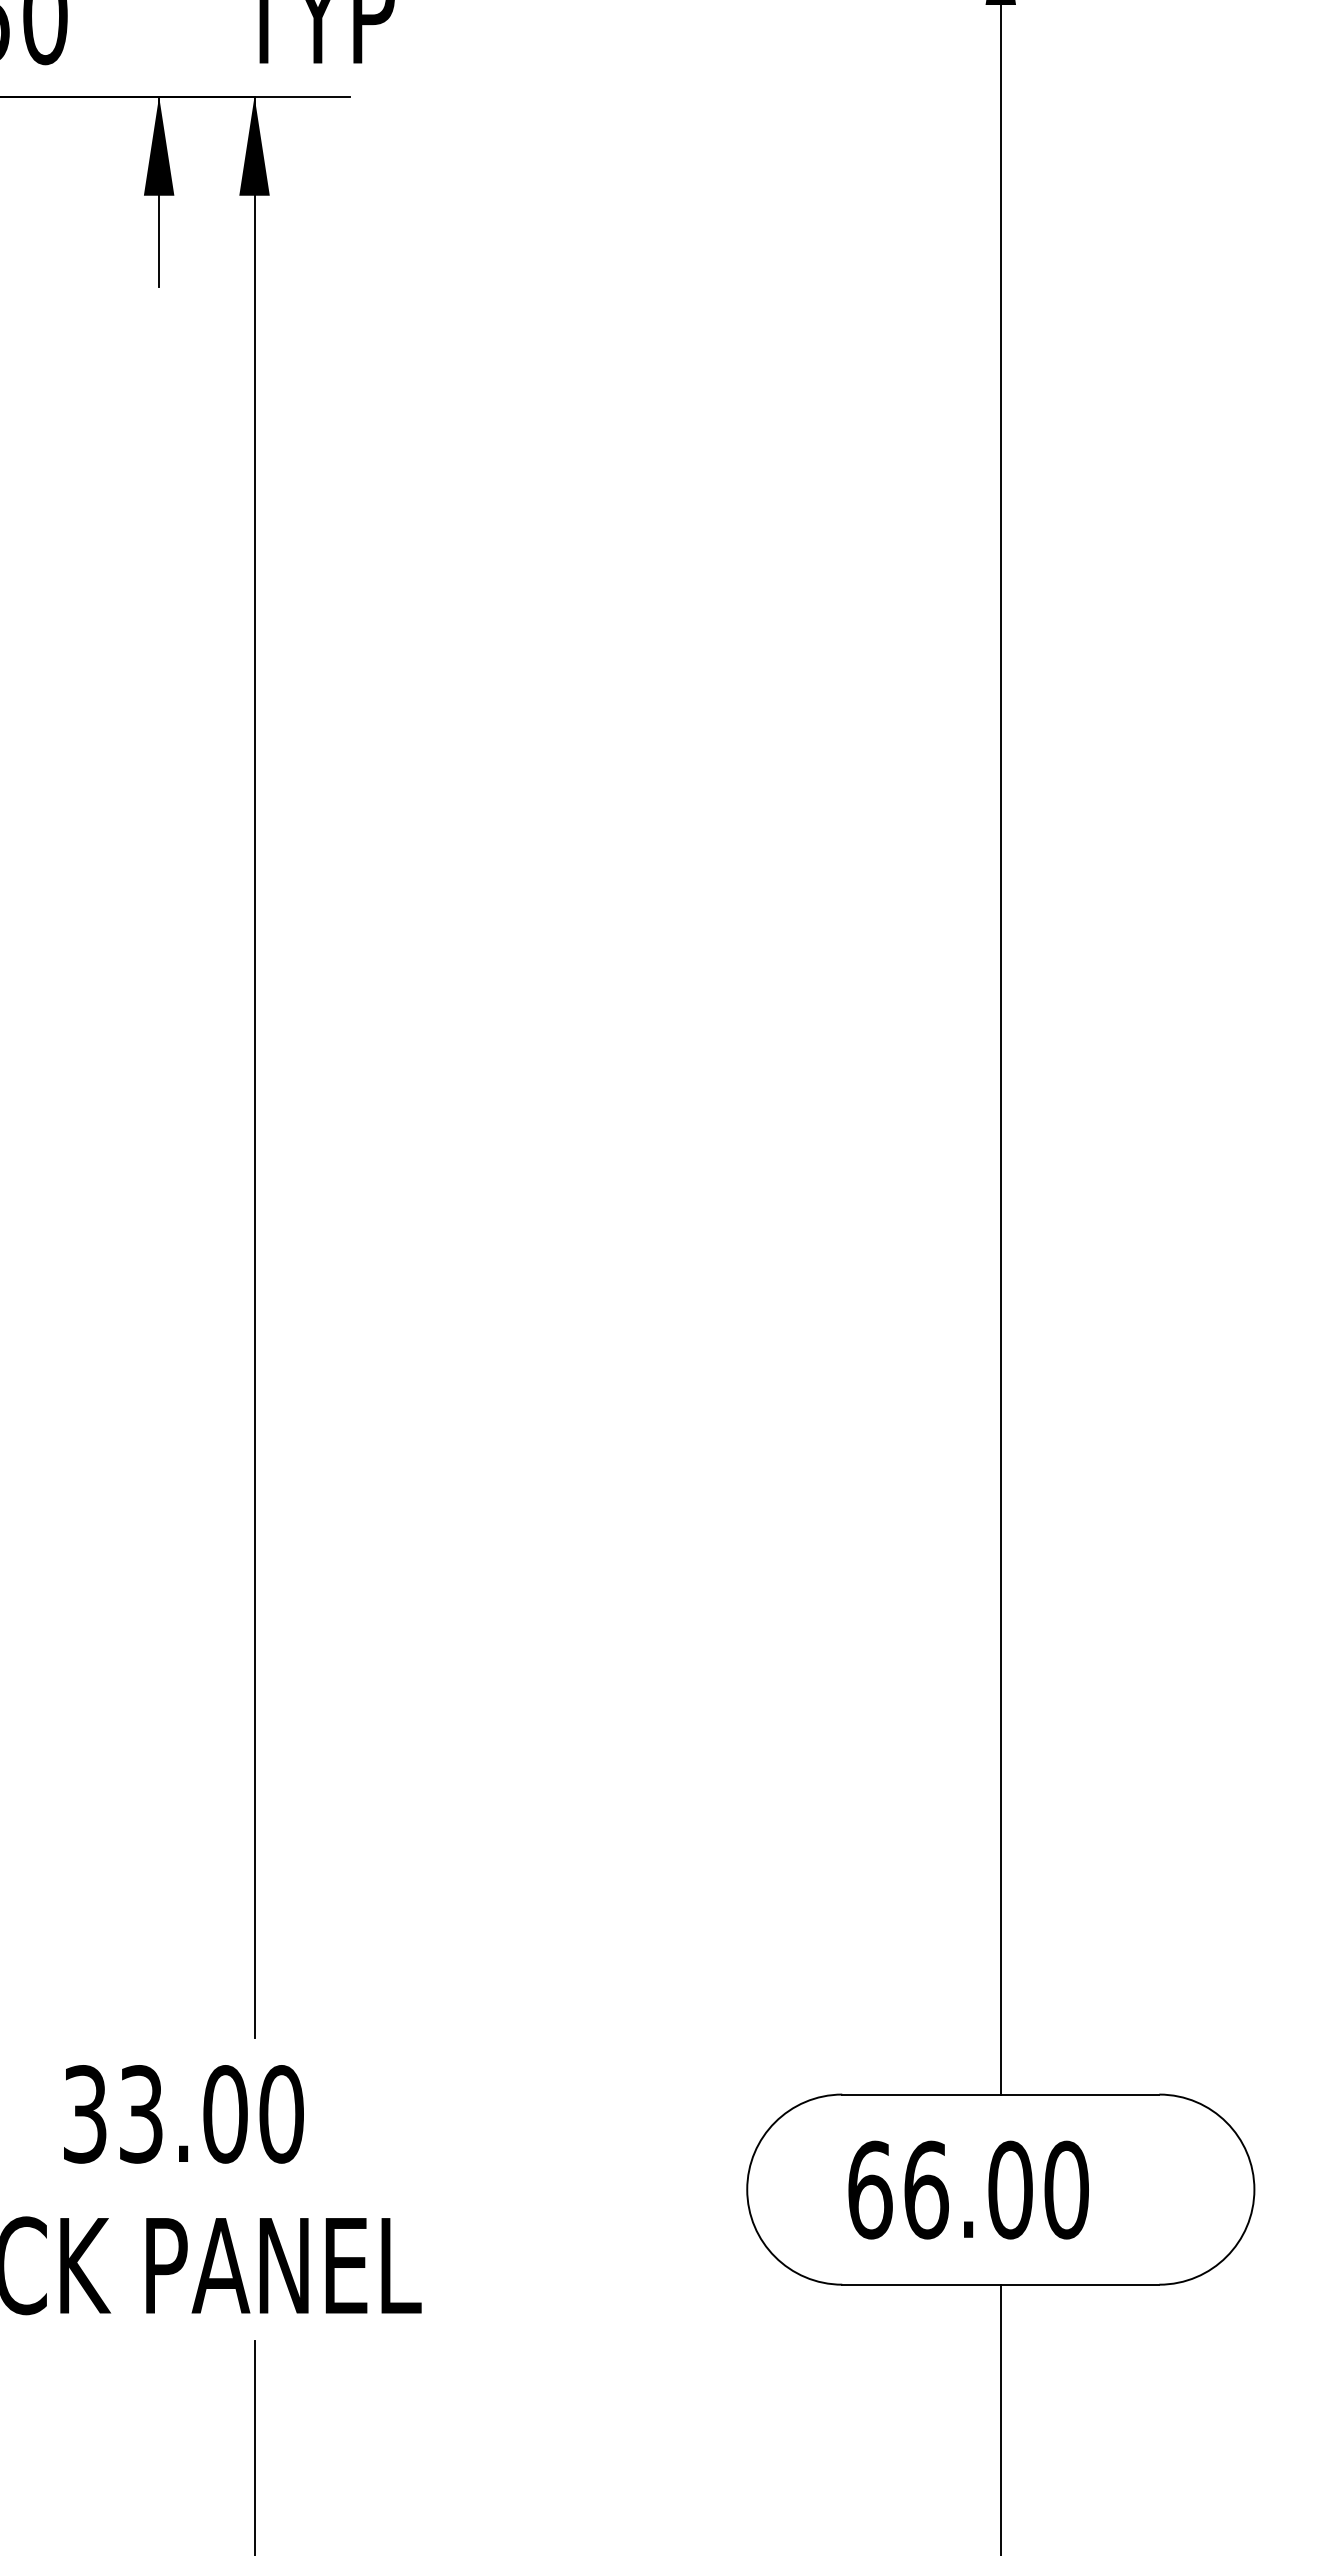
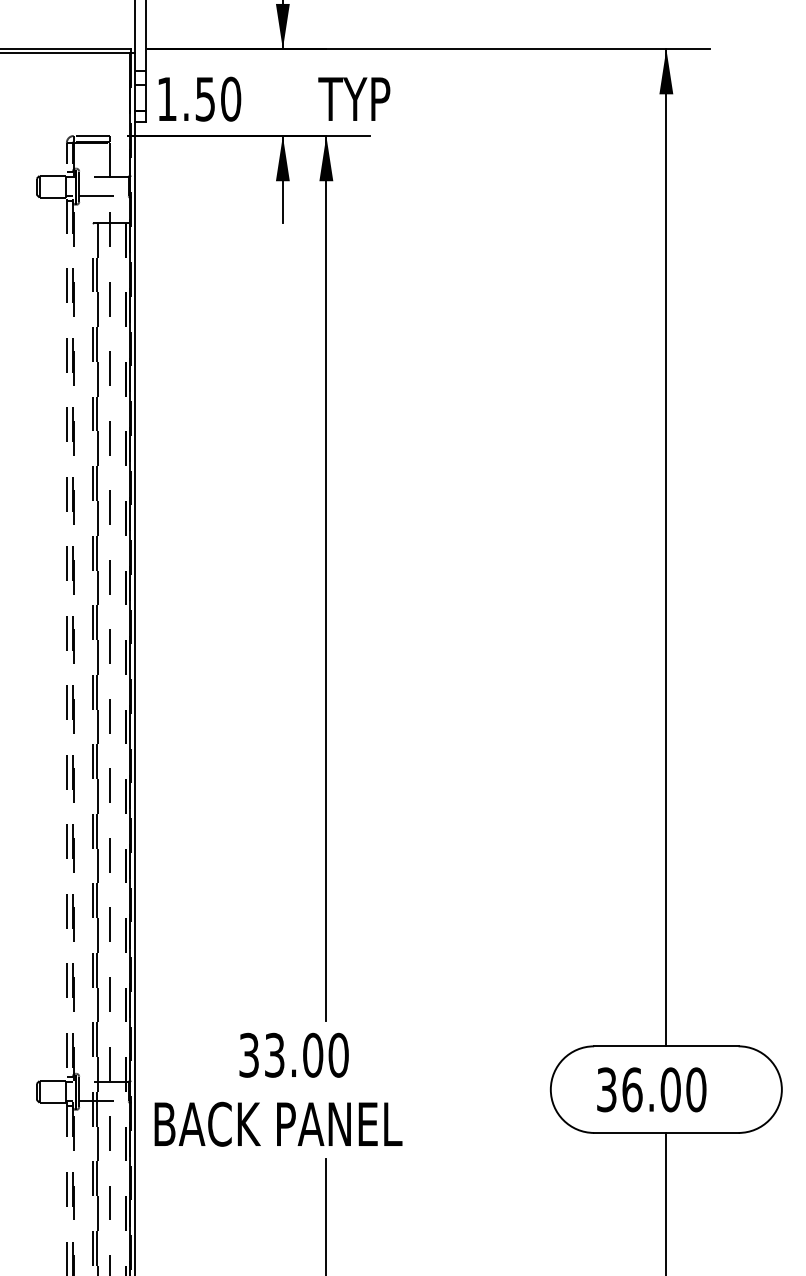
text: (871, 2189) -> (607, 1089), 66.00 -> 36.00

